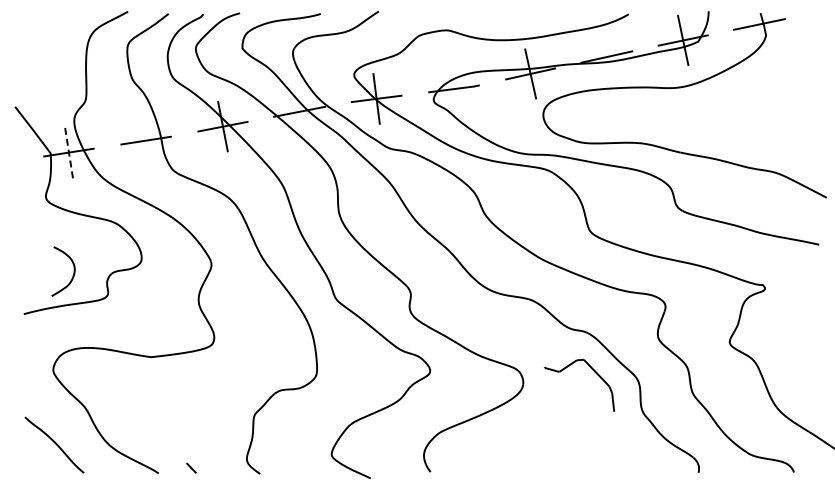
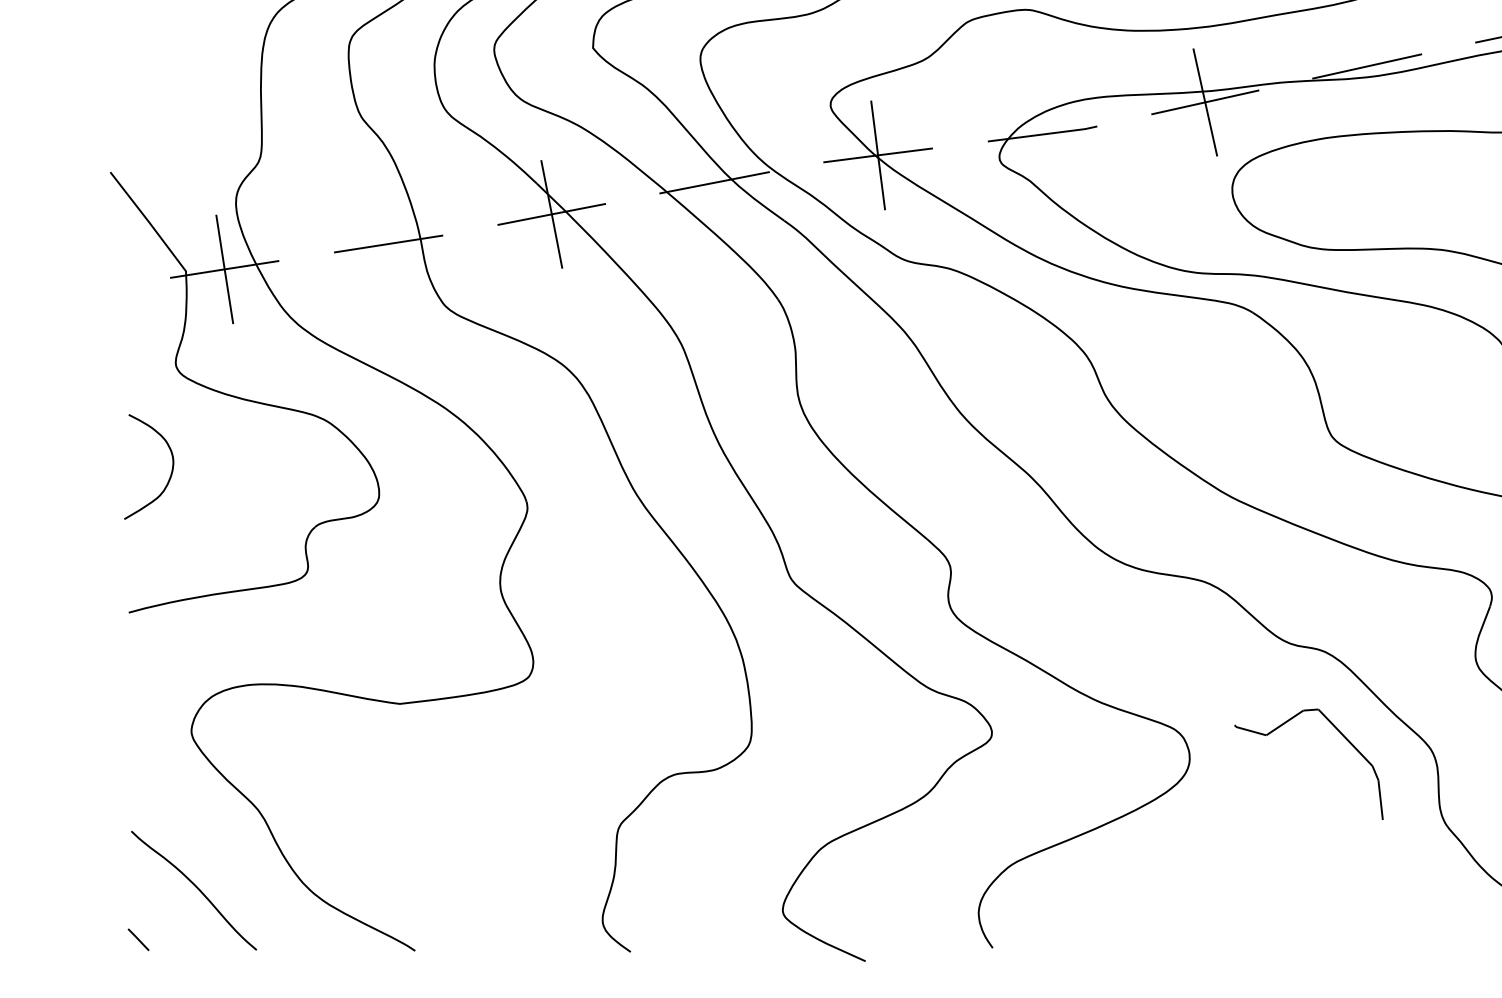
line: (68, 152) -> (223, 269), dashed -> solid
curve: (72, 275) -> (168, 475), moved
line: (191, 467) -> (138, 938), moved

